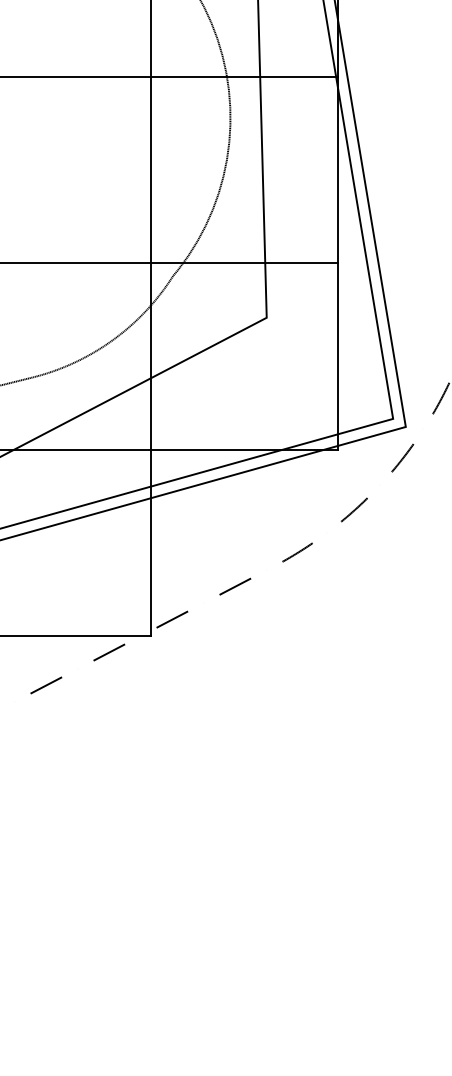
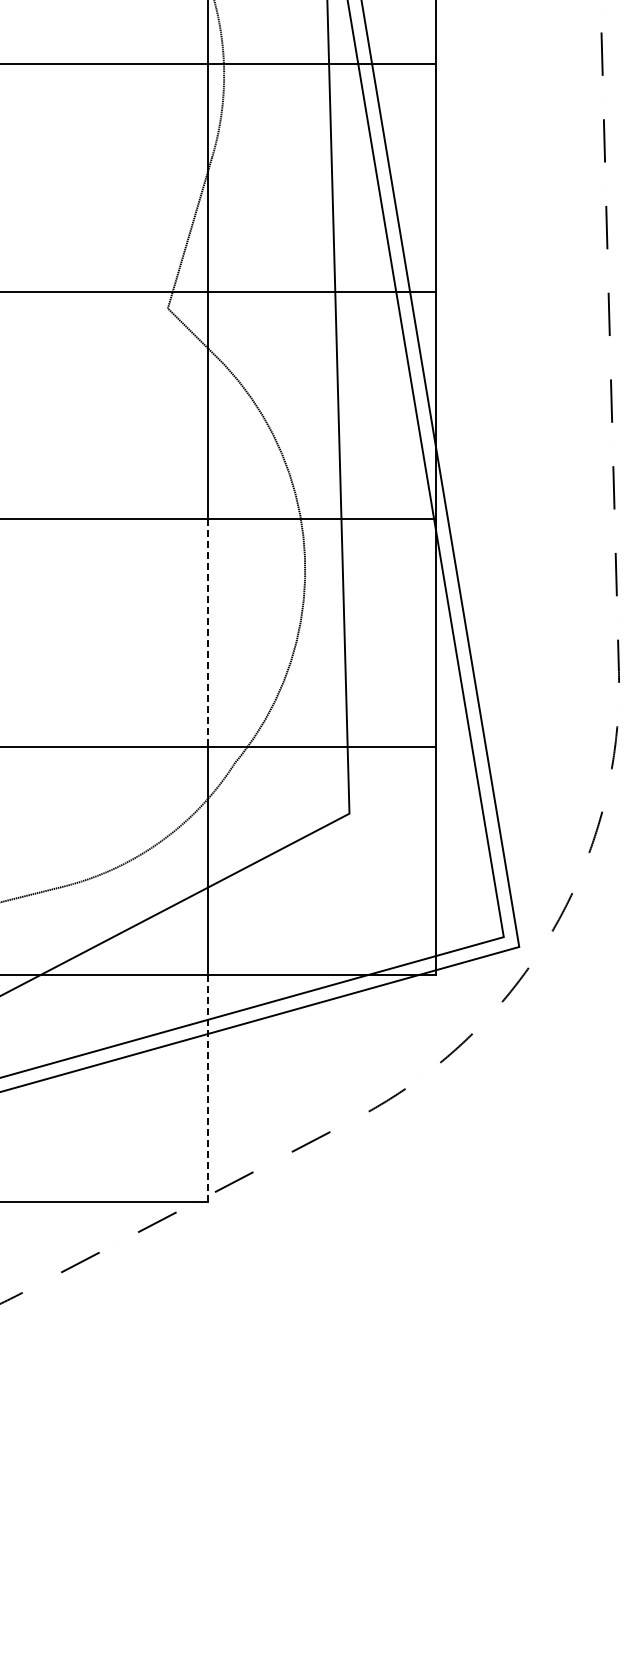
line: (151, 170) -> (208, 633), solid -> dashed
line: (151, 542) -> (208, 1088), solid -> dashed

